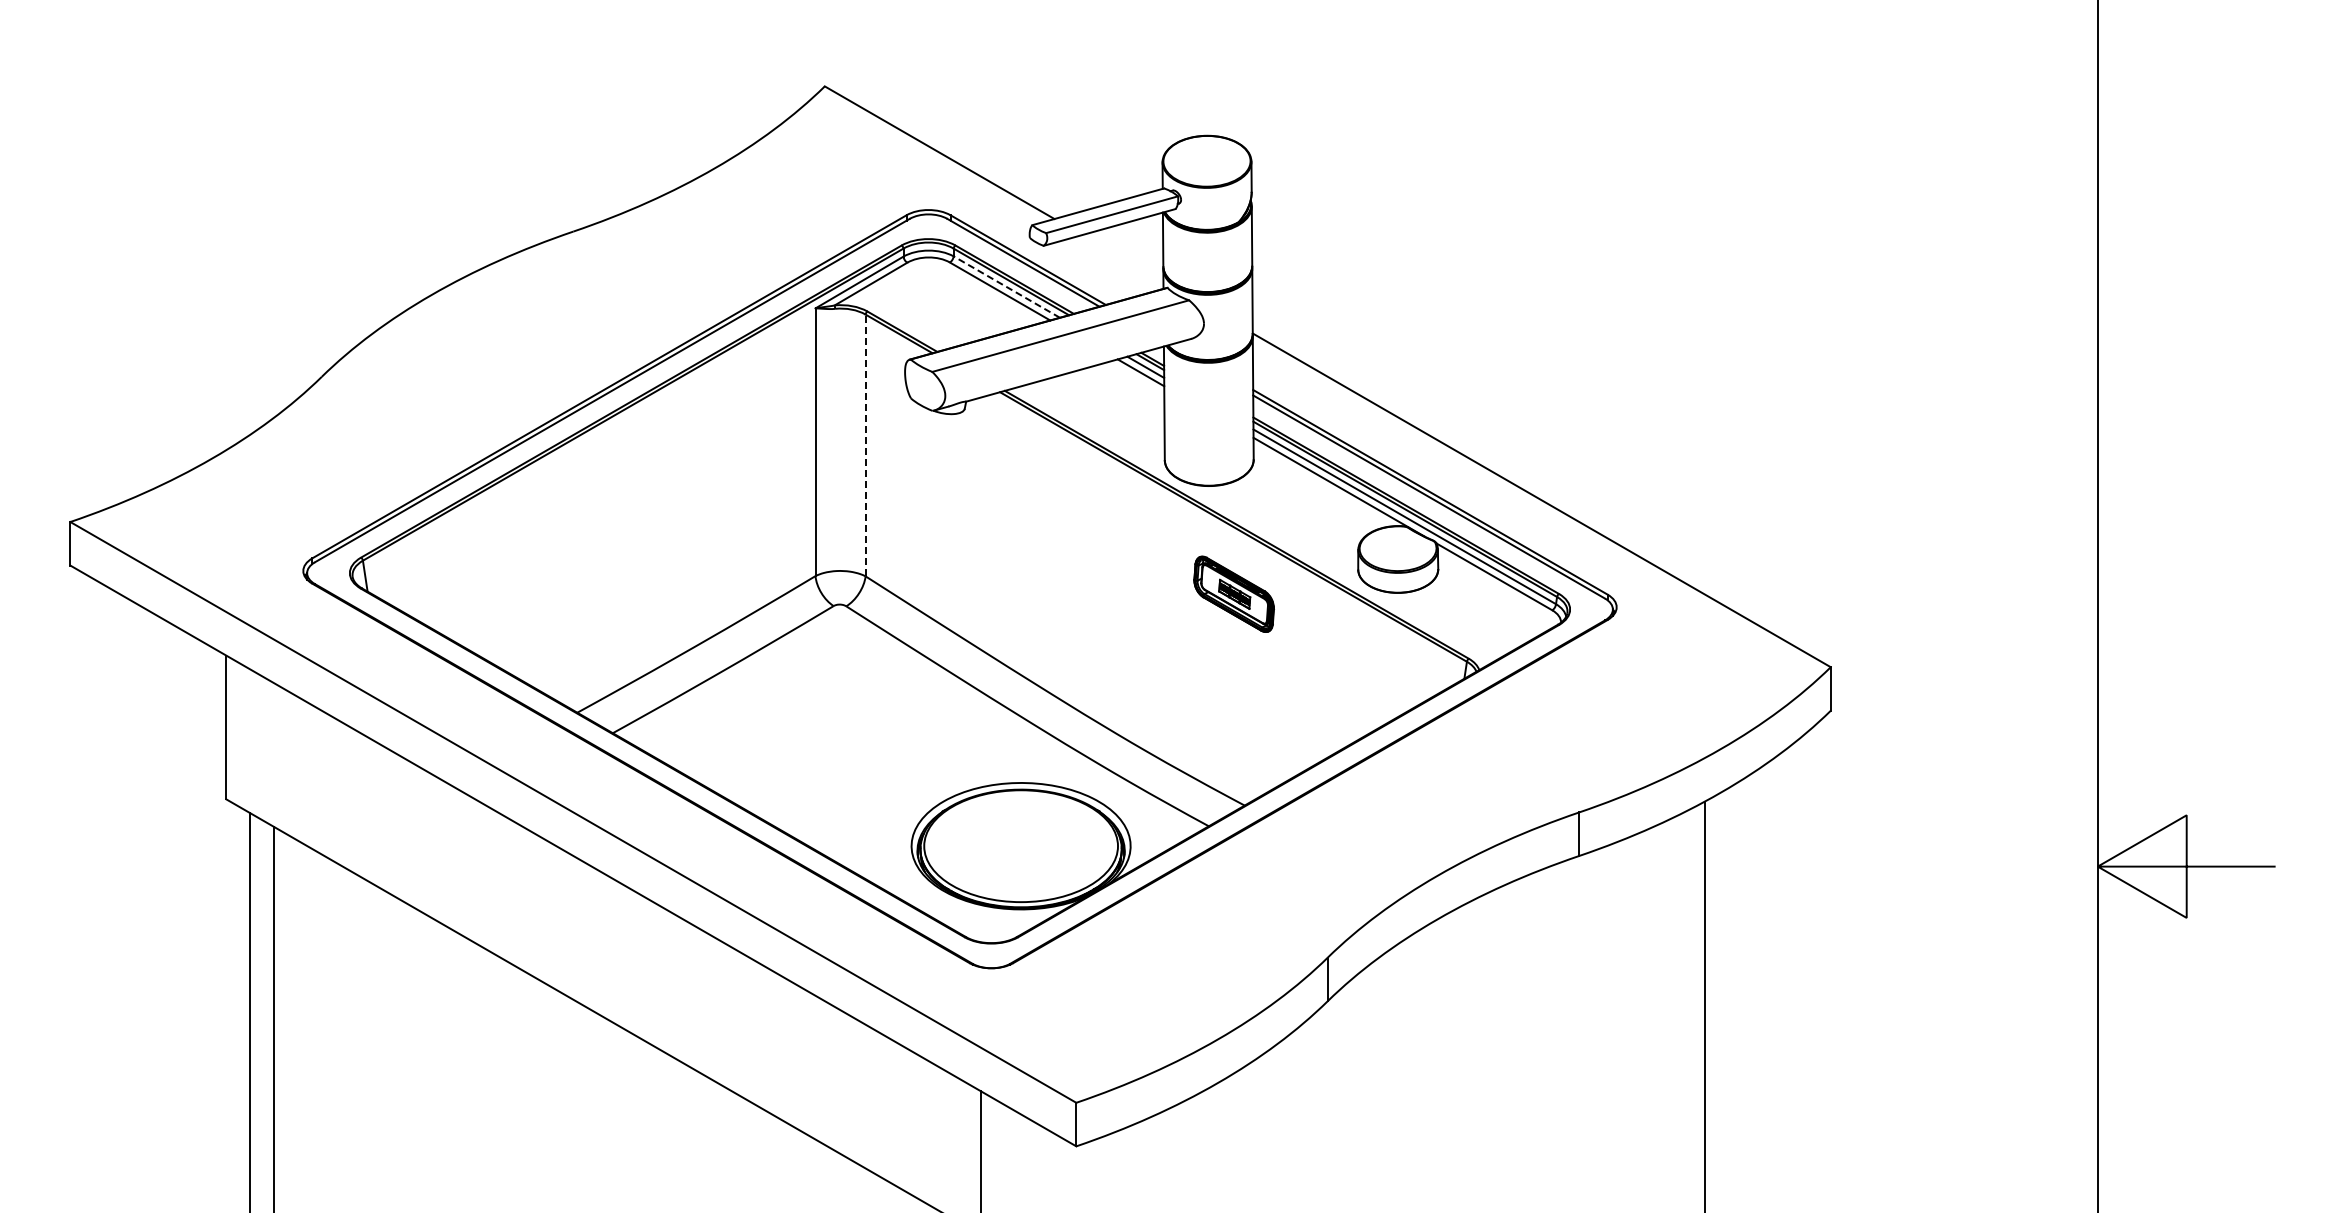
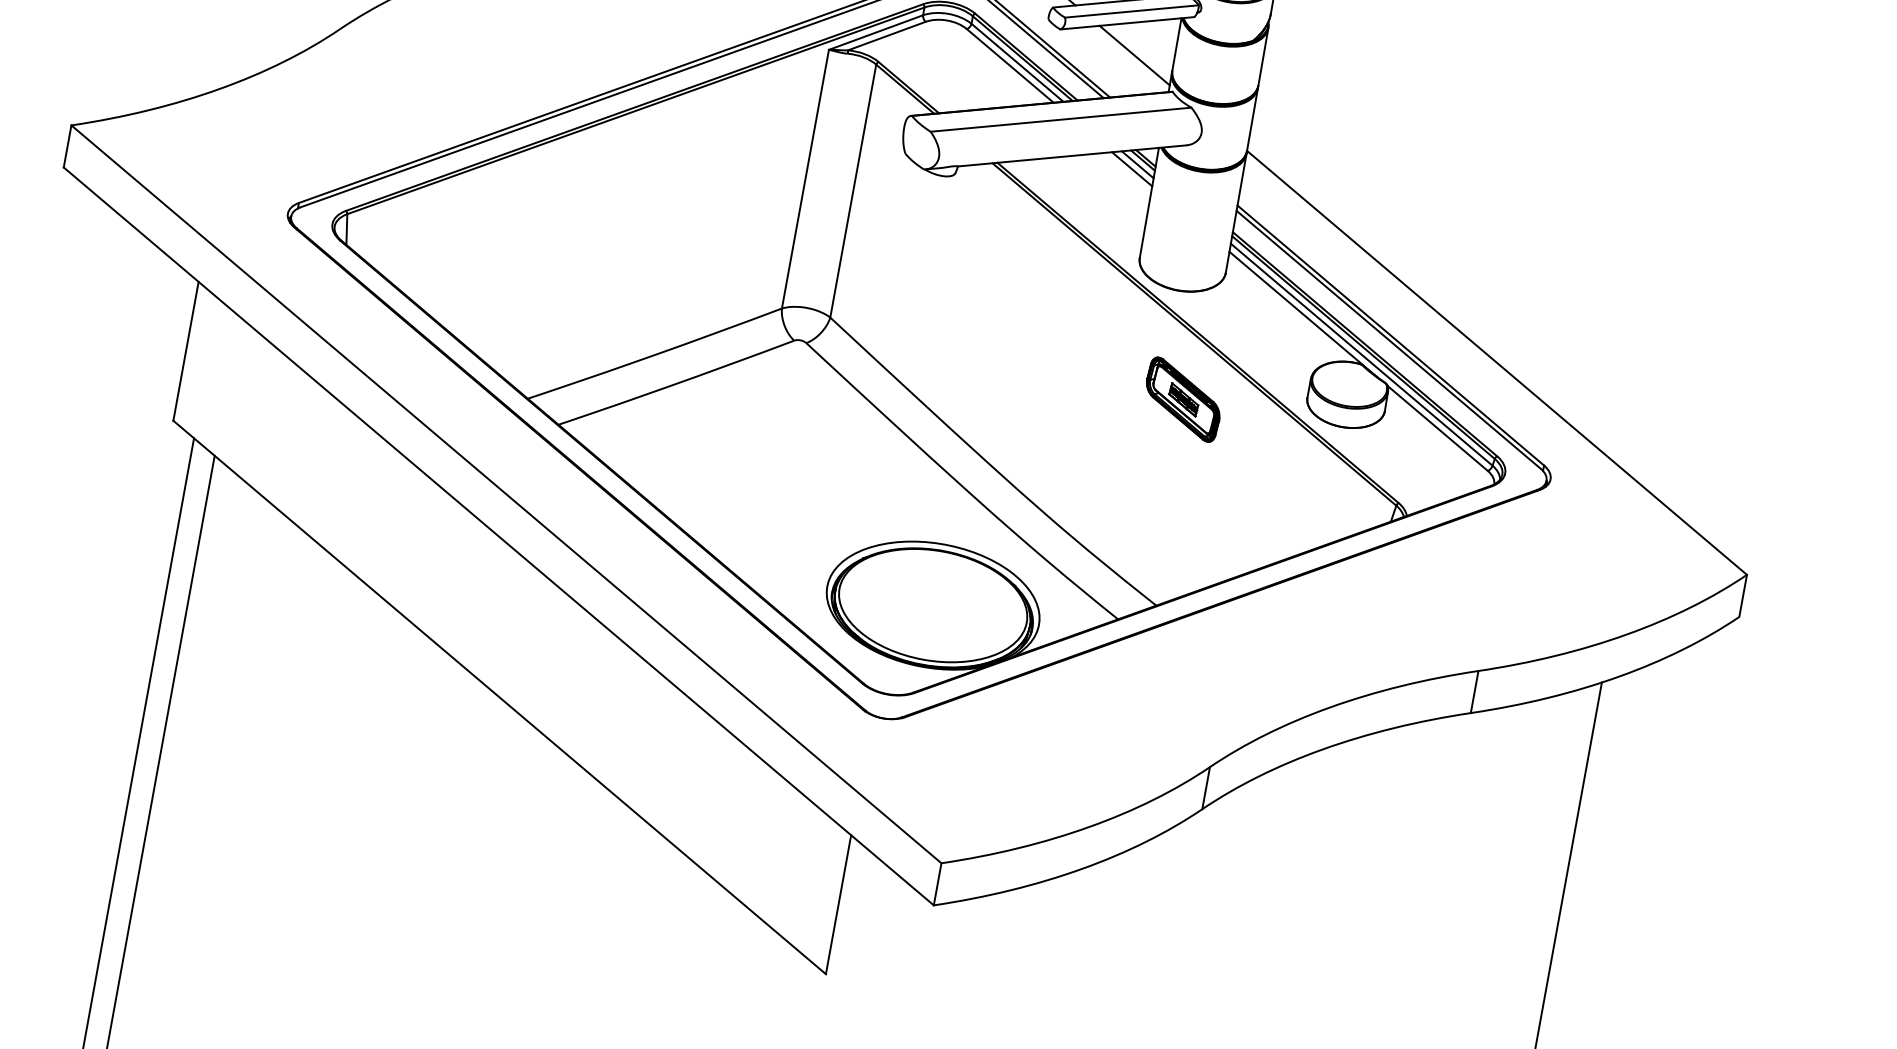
line: (1122, 258) -> (1134, 55), added
line: (1006, 286) -> (1017, 62), dashed -> solid
line: (865, 445) -> (853, 191), dashed -> solid

